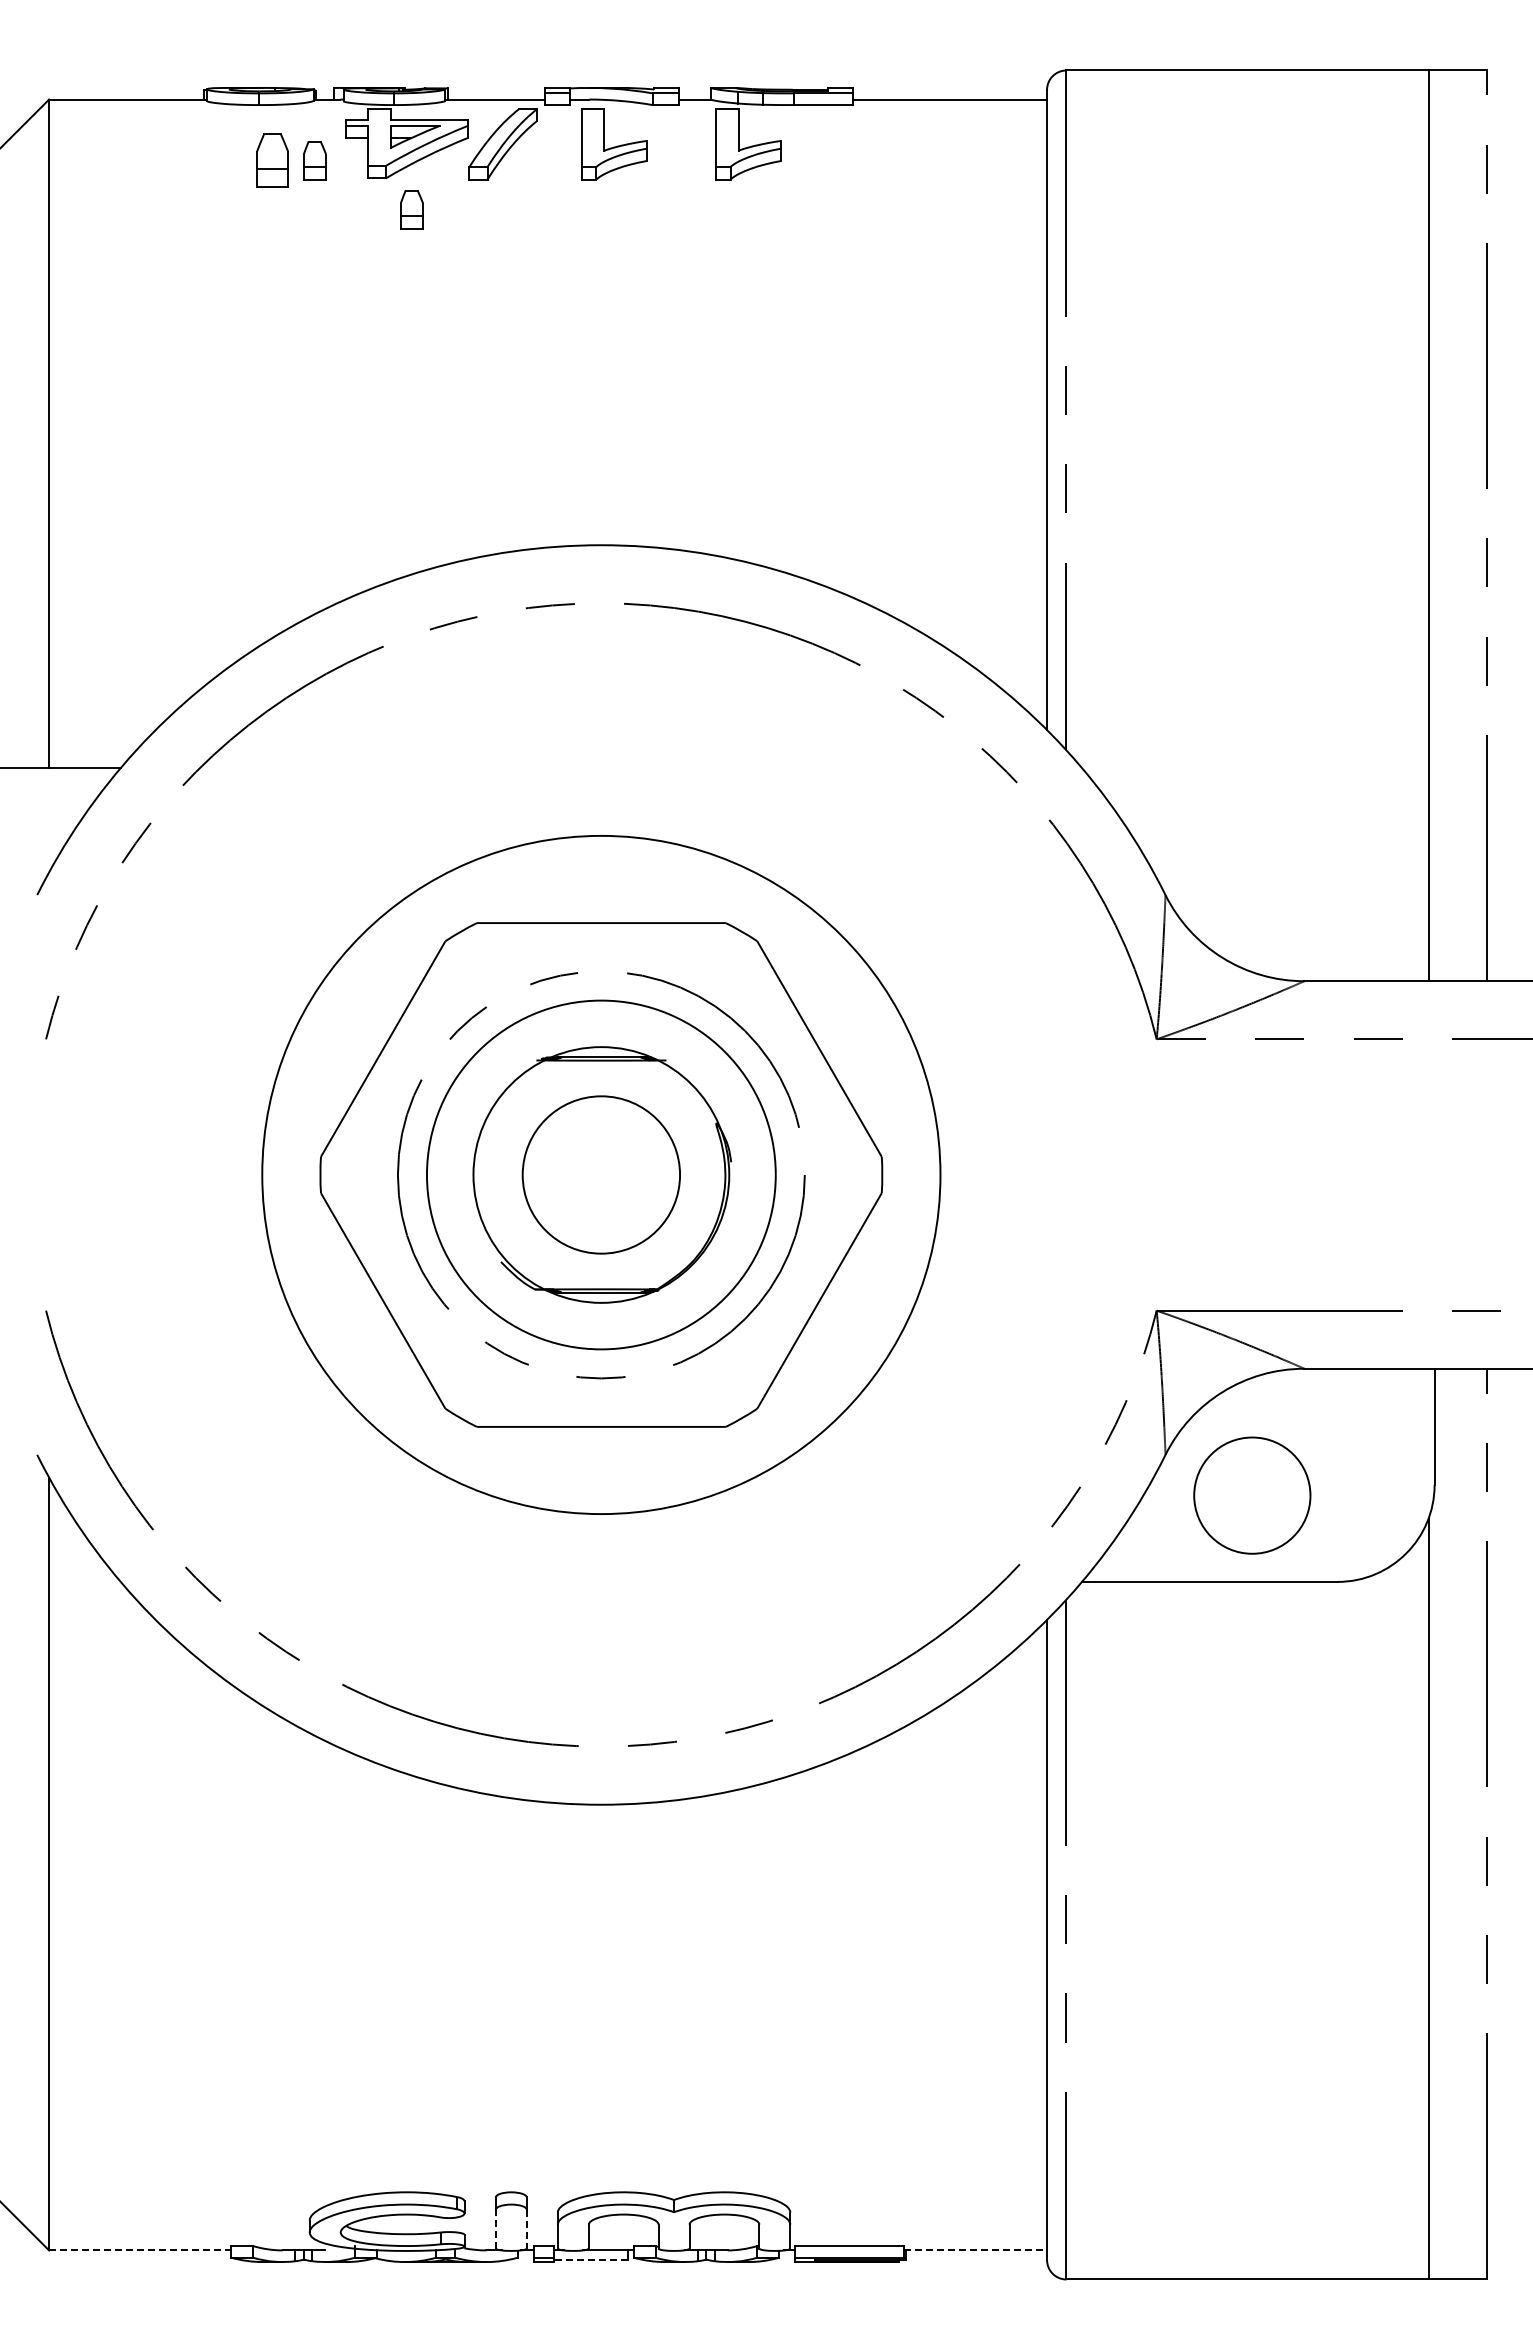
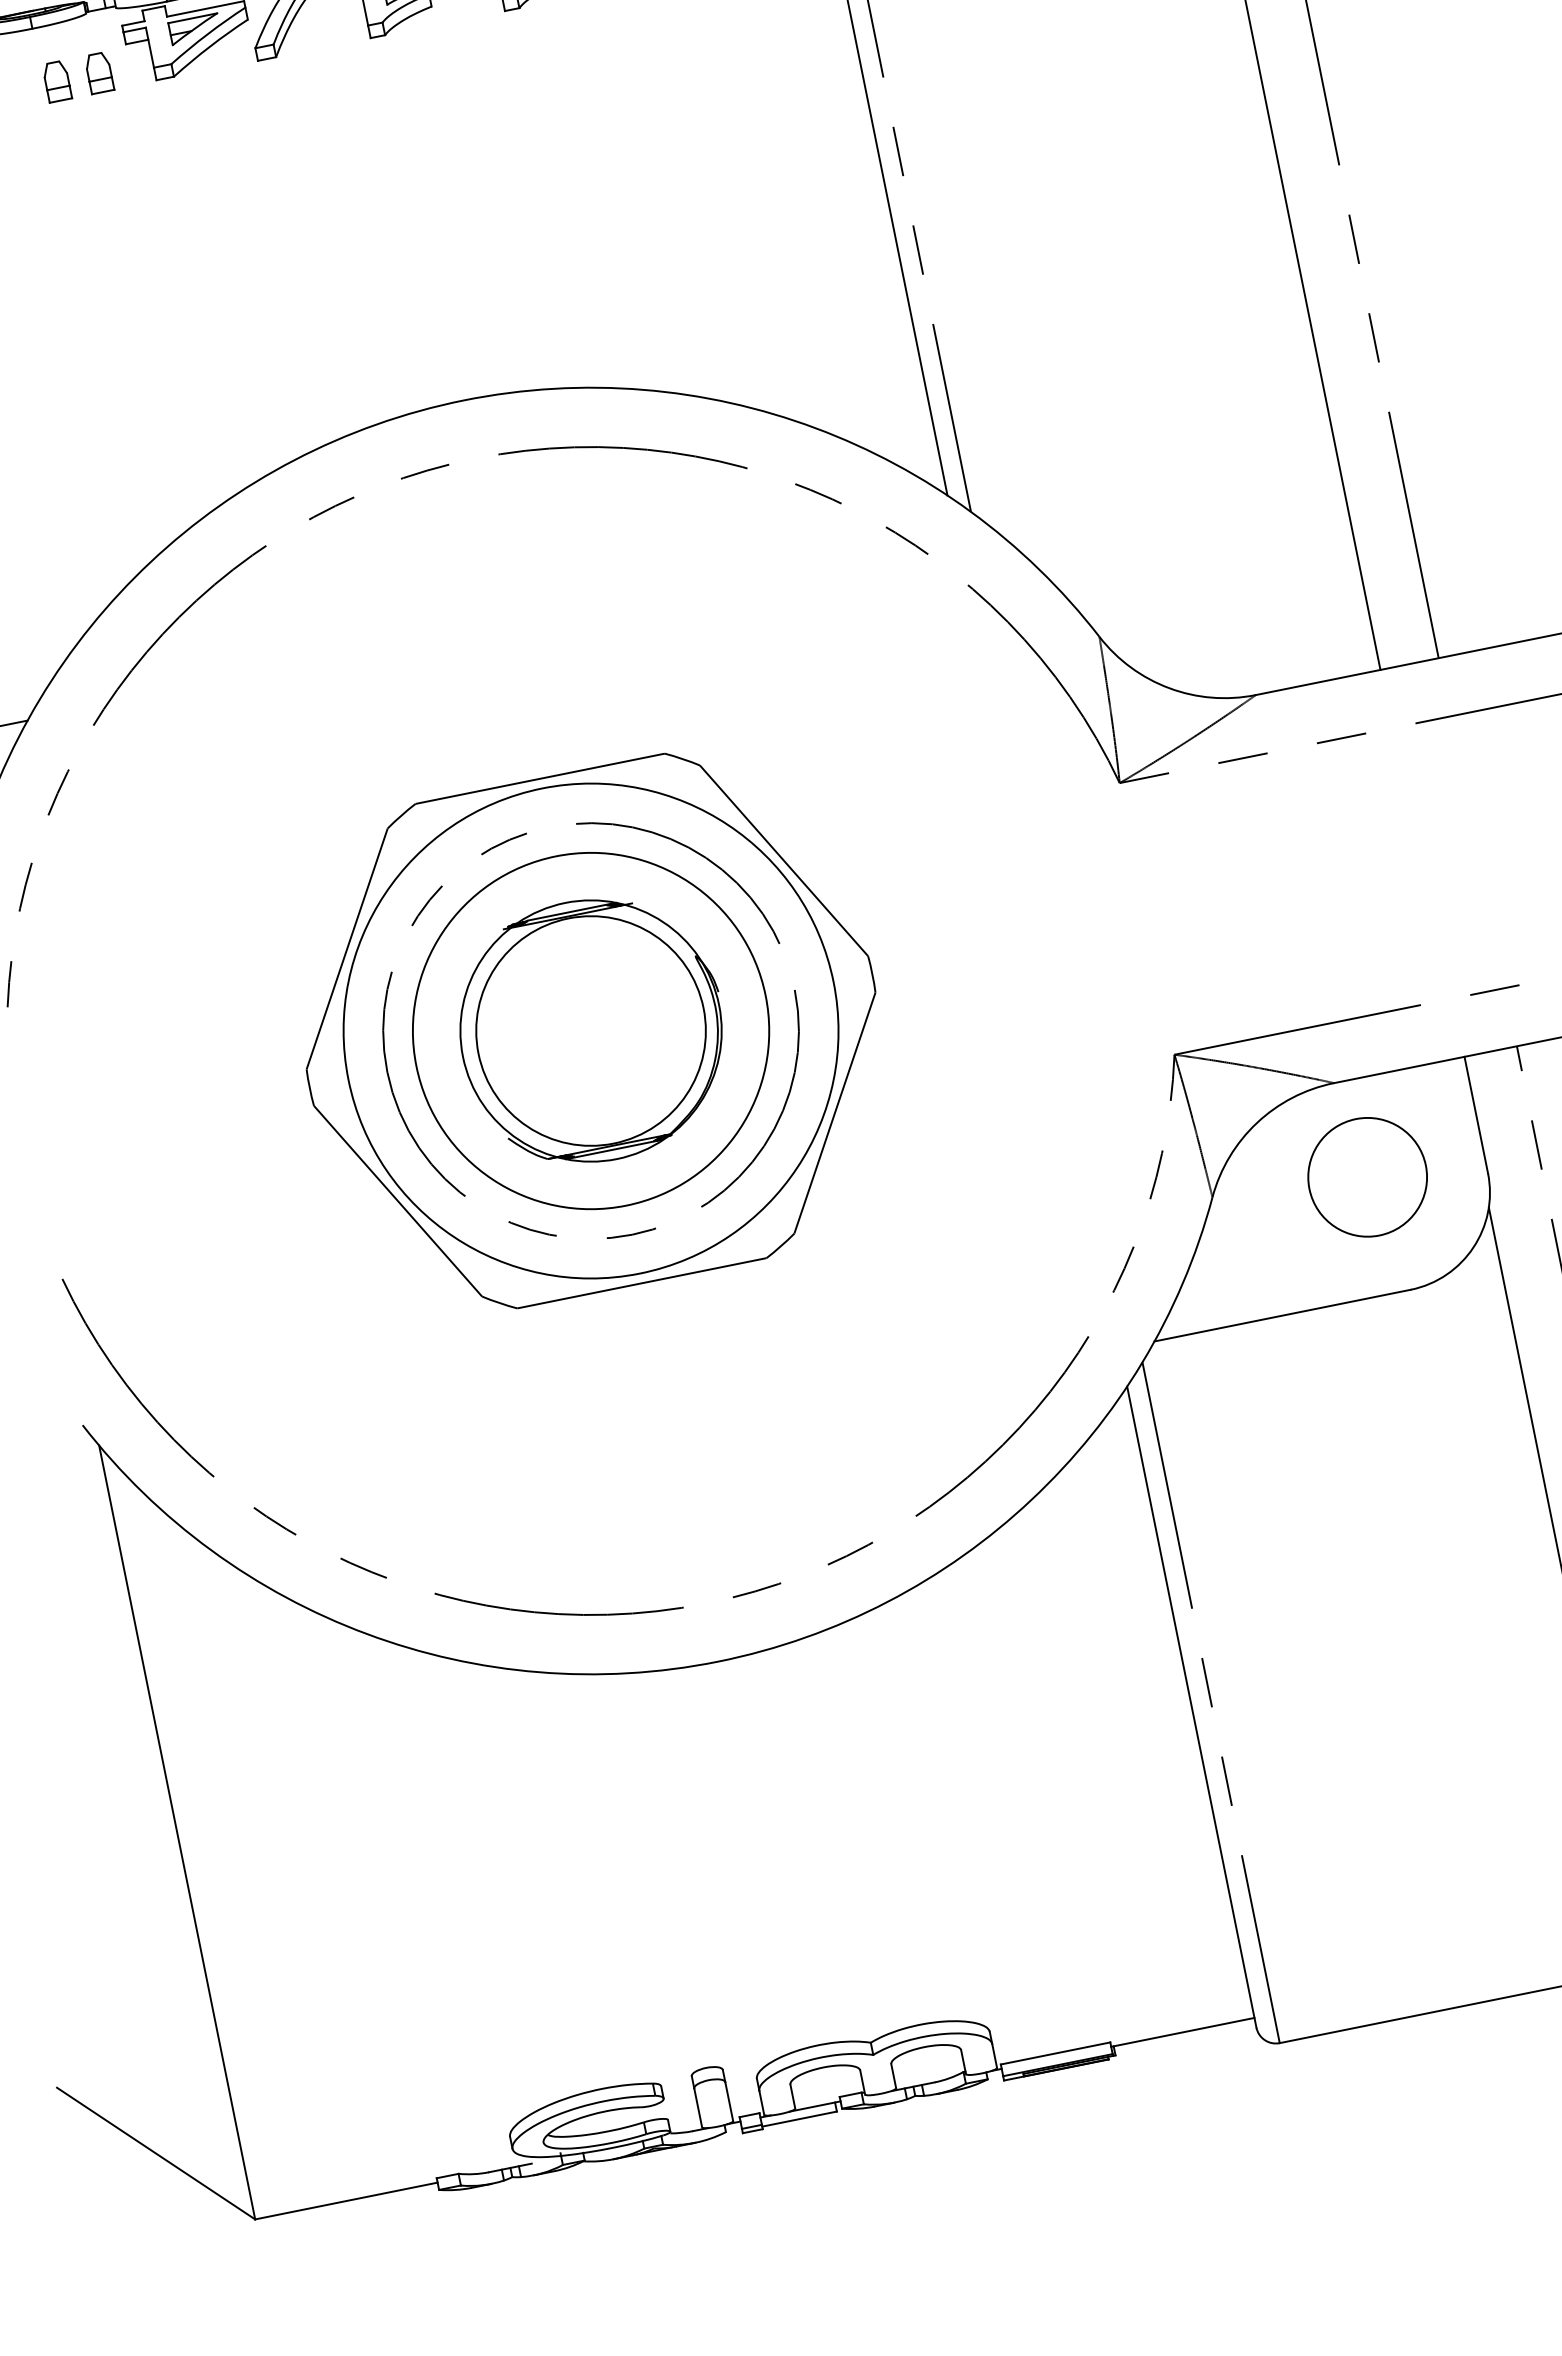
part: (272, 160) -> (56, 81), size x0.71
part: (411, 209) -> (205, 102), removed
circle: (600, 1174) -> (590, 1030), size x1.43
circle: (601, 1174) -> (591, 1030), size x0.71
circle: (1252, 1495) -> (1367, 1177), moved
line: (495, 2228) -> (697, 2107), dashed -> solid
line: (526, 2229) -> (728, 2102), dashed -> solid
line: (140, 2250) -> (346, 2201), dashed -> solid
line: (975, 2250) -> (1182, 2032), dashed -> solid
line: (590, 2259) -> (799, 2119), dashed -> solid

